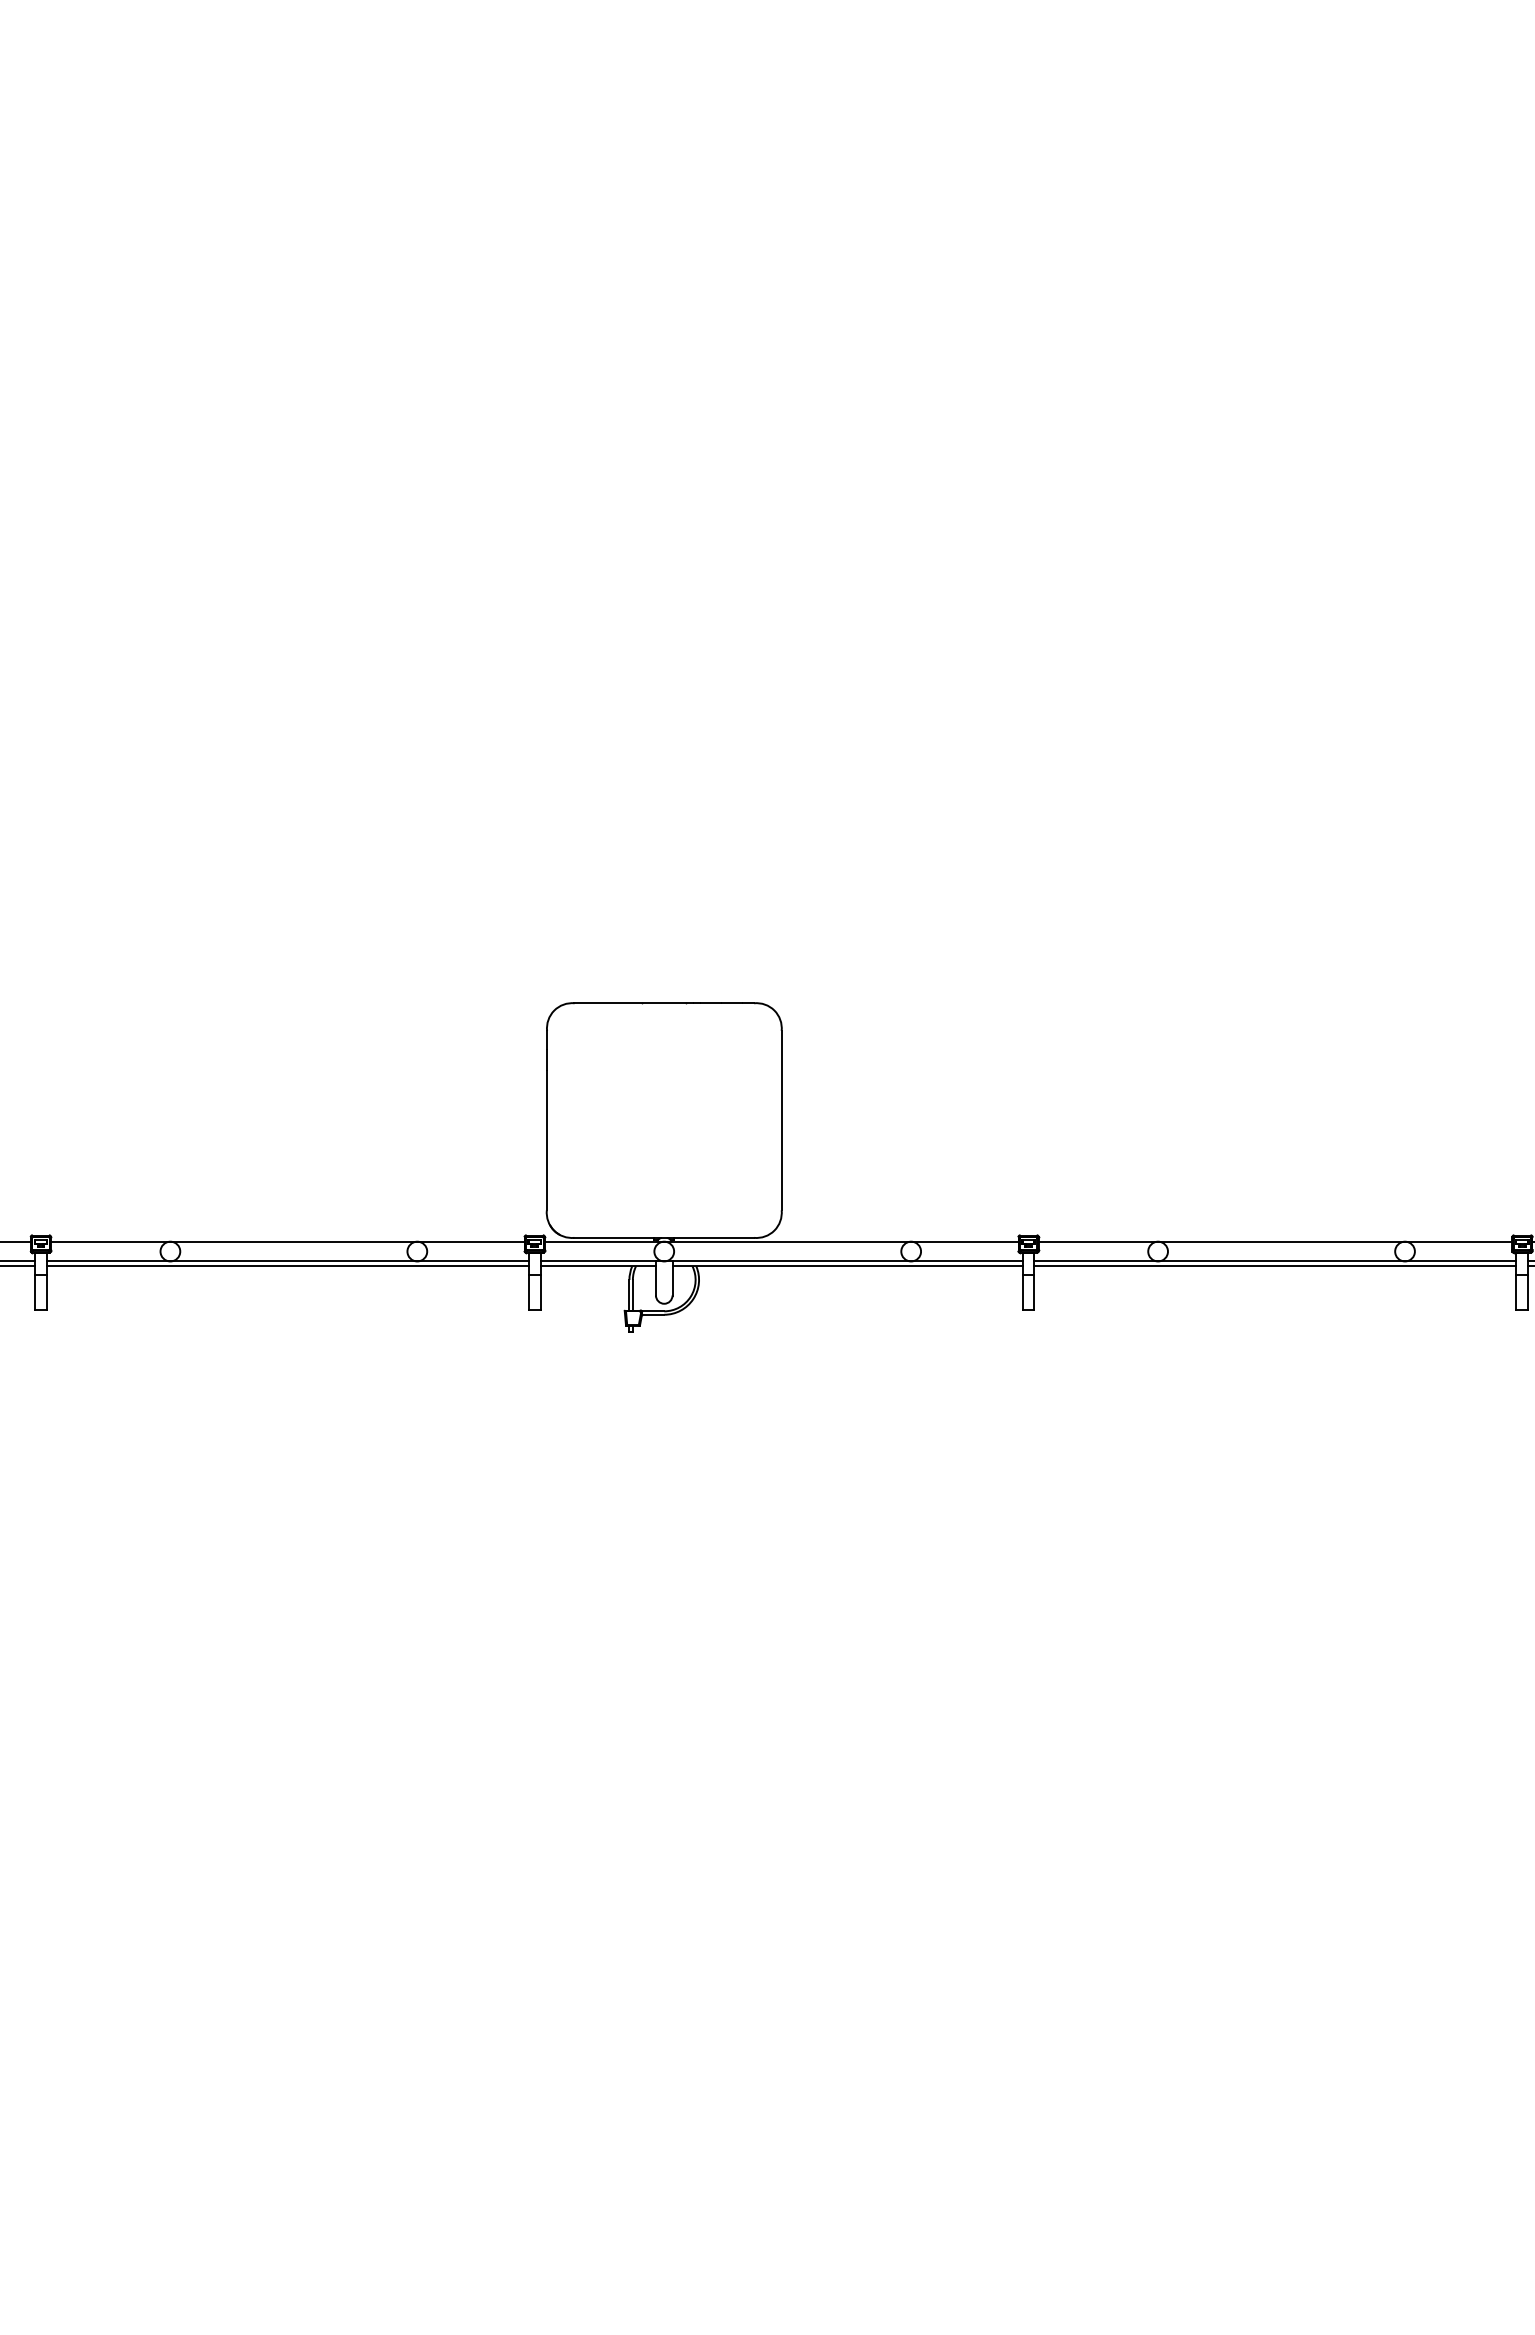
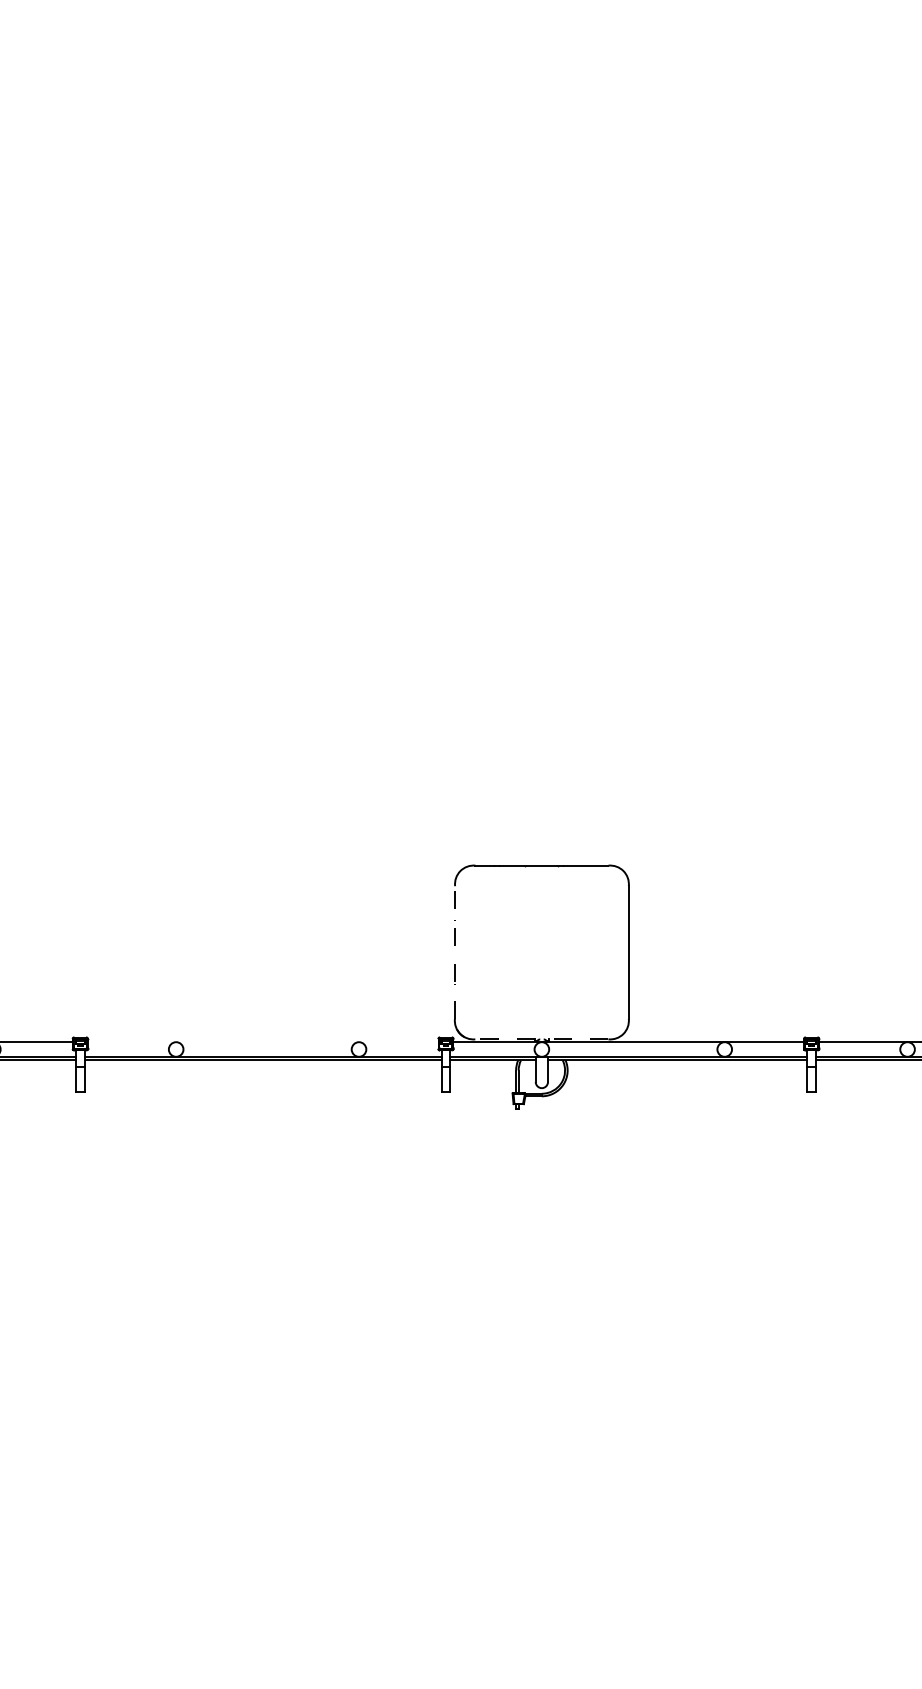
line: (546, 1120) -> (454, 952), solid -> dashed
line: (664, 1237) -> (542, 1039), solid -> dashed
line: (287, 1241) -> (262, 1042), removed

